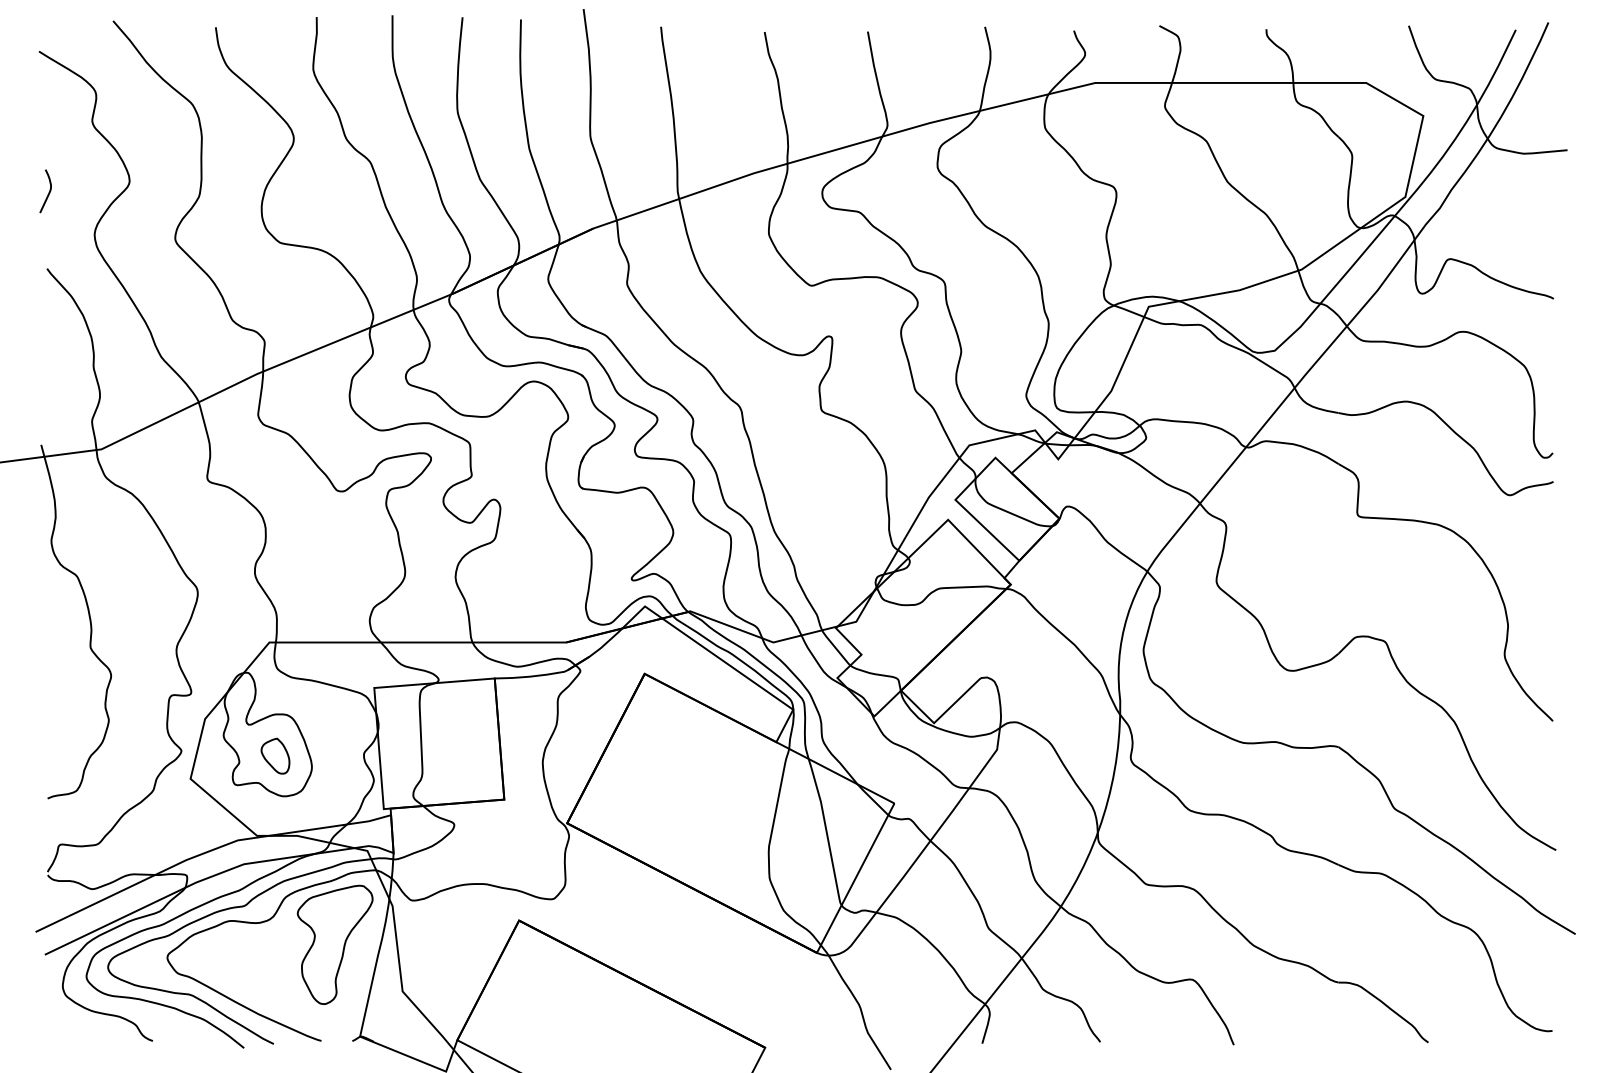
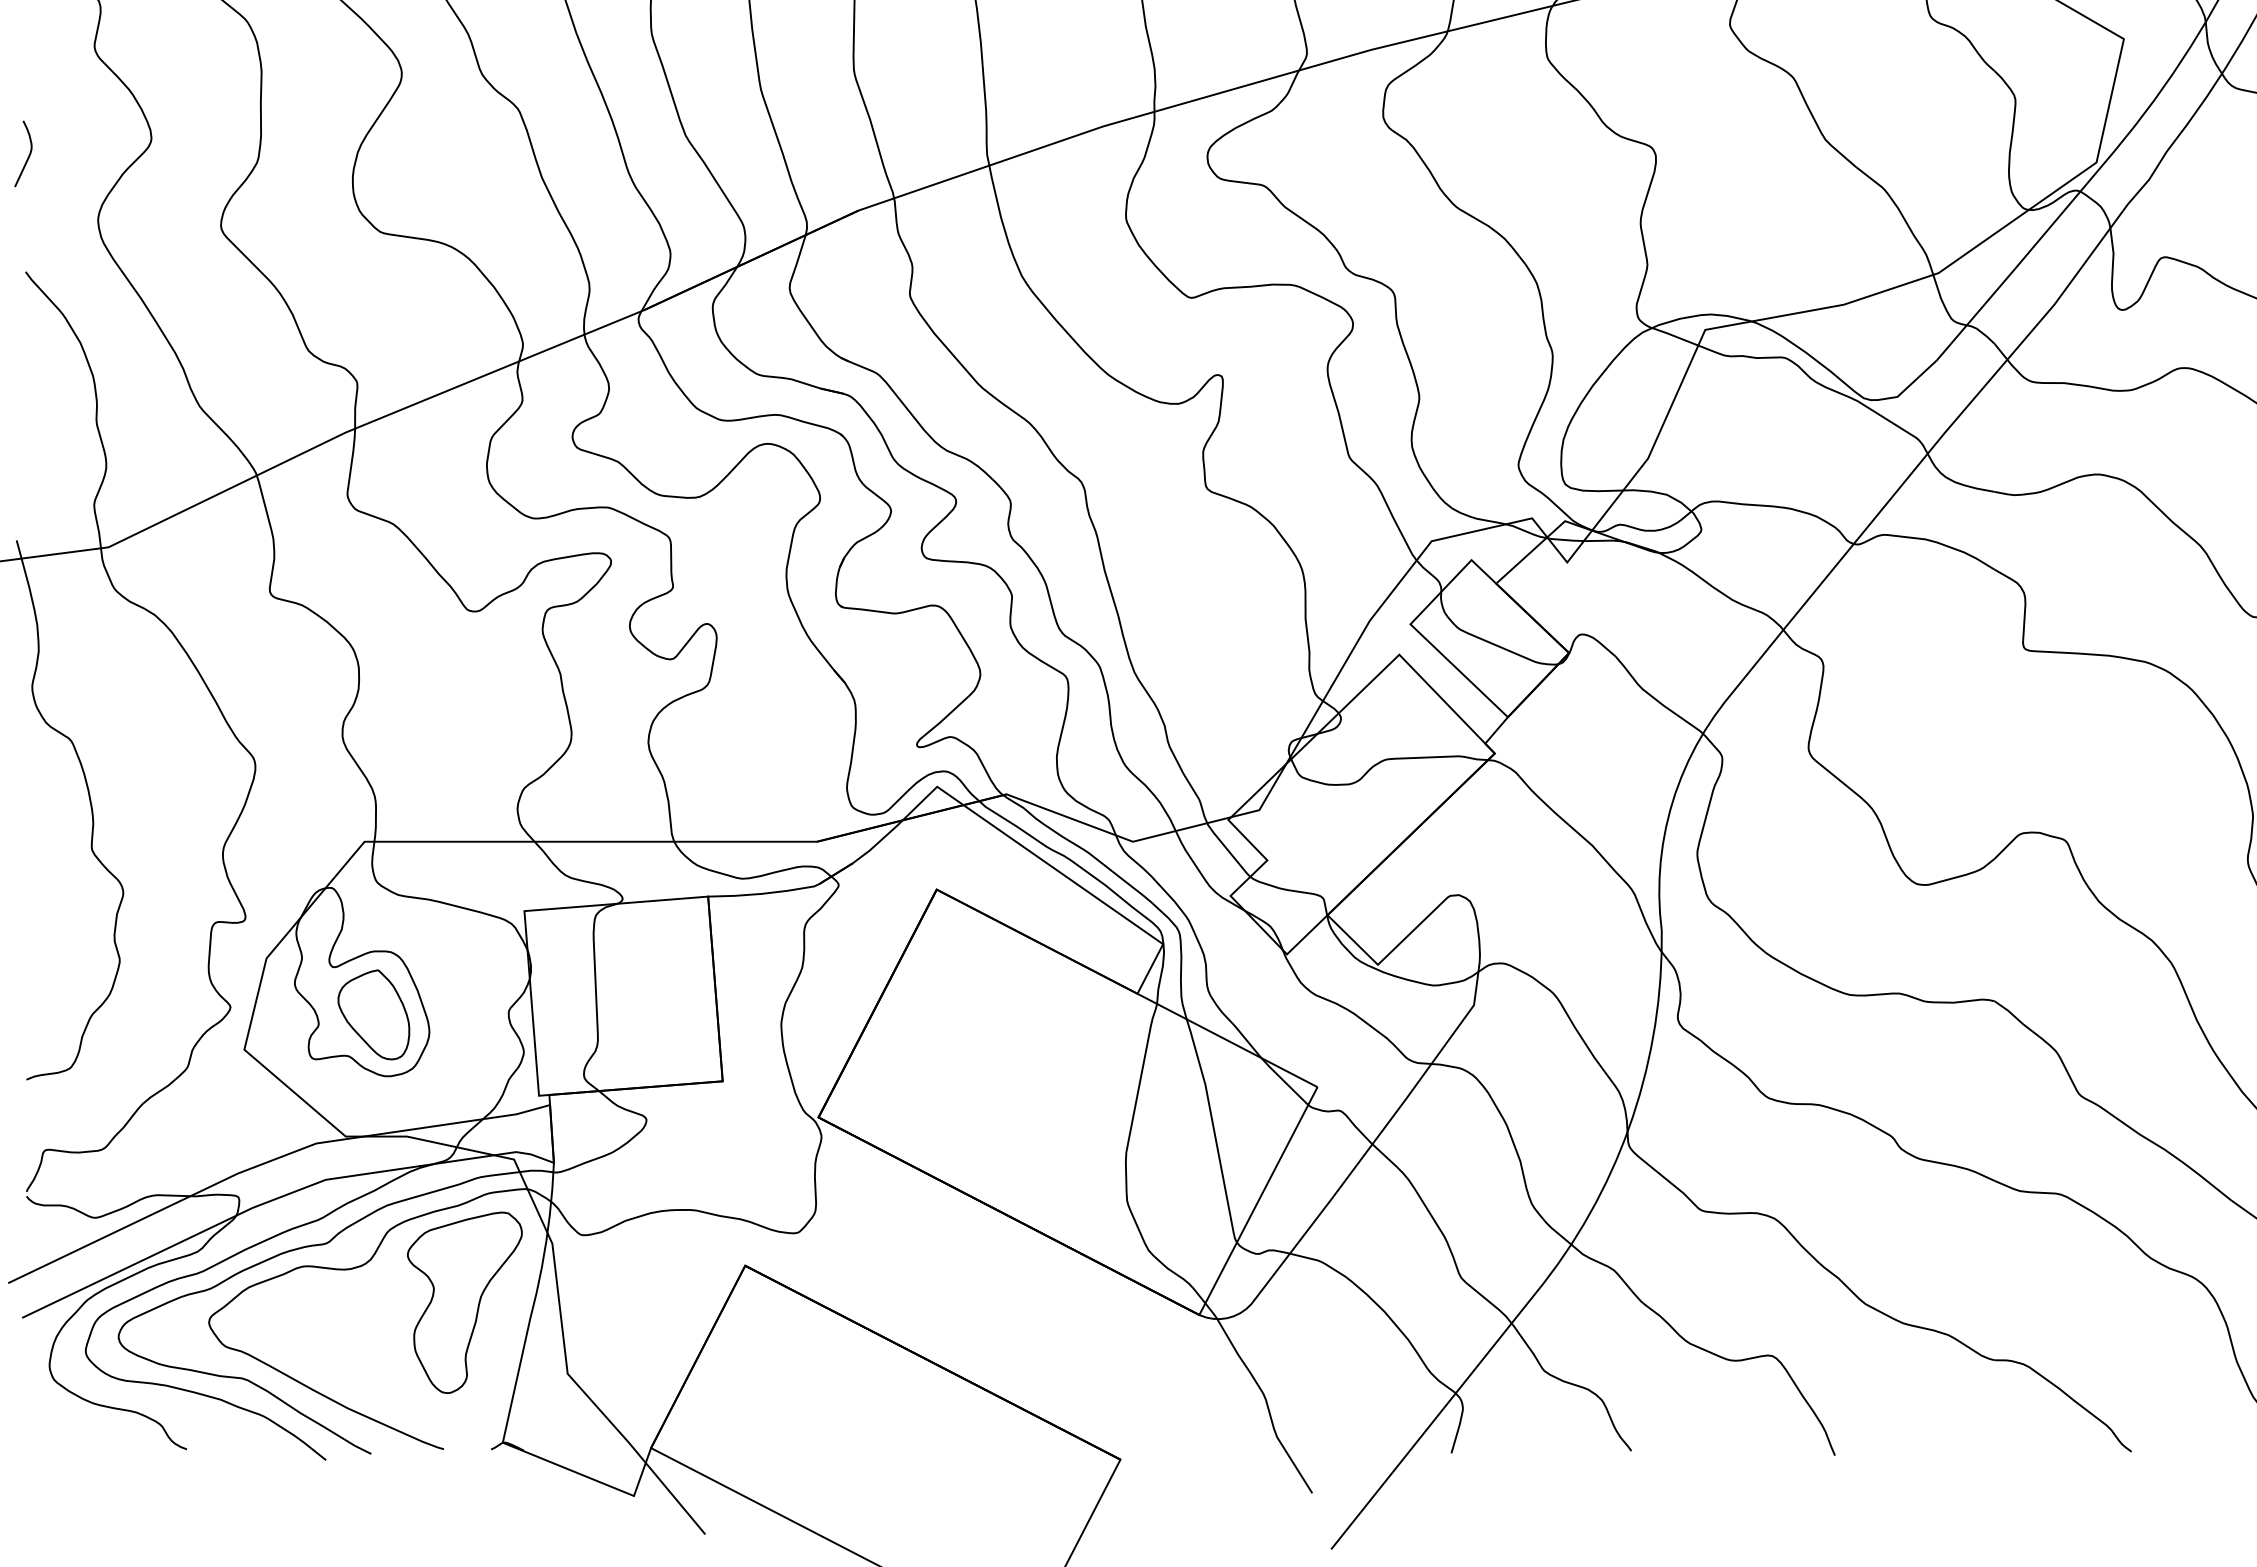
part: (275, 756) -> (373, 1015), size x1.67

